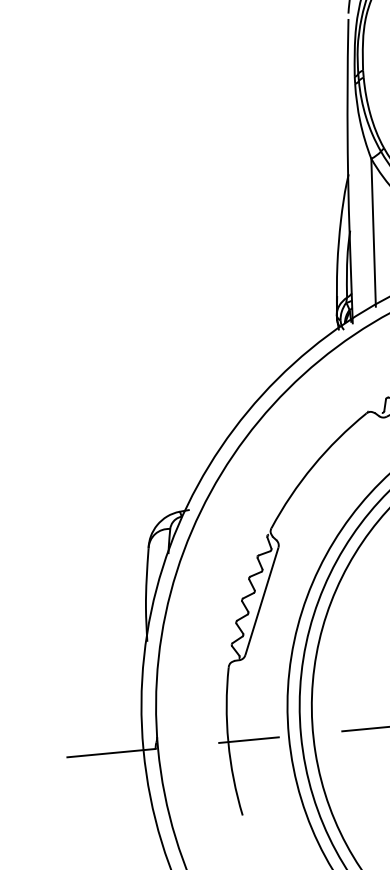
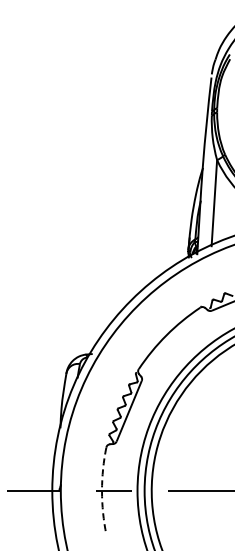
arc: (229, 742) -> (102, 491), solid -> dashed

